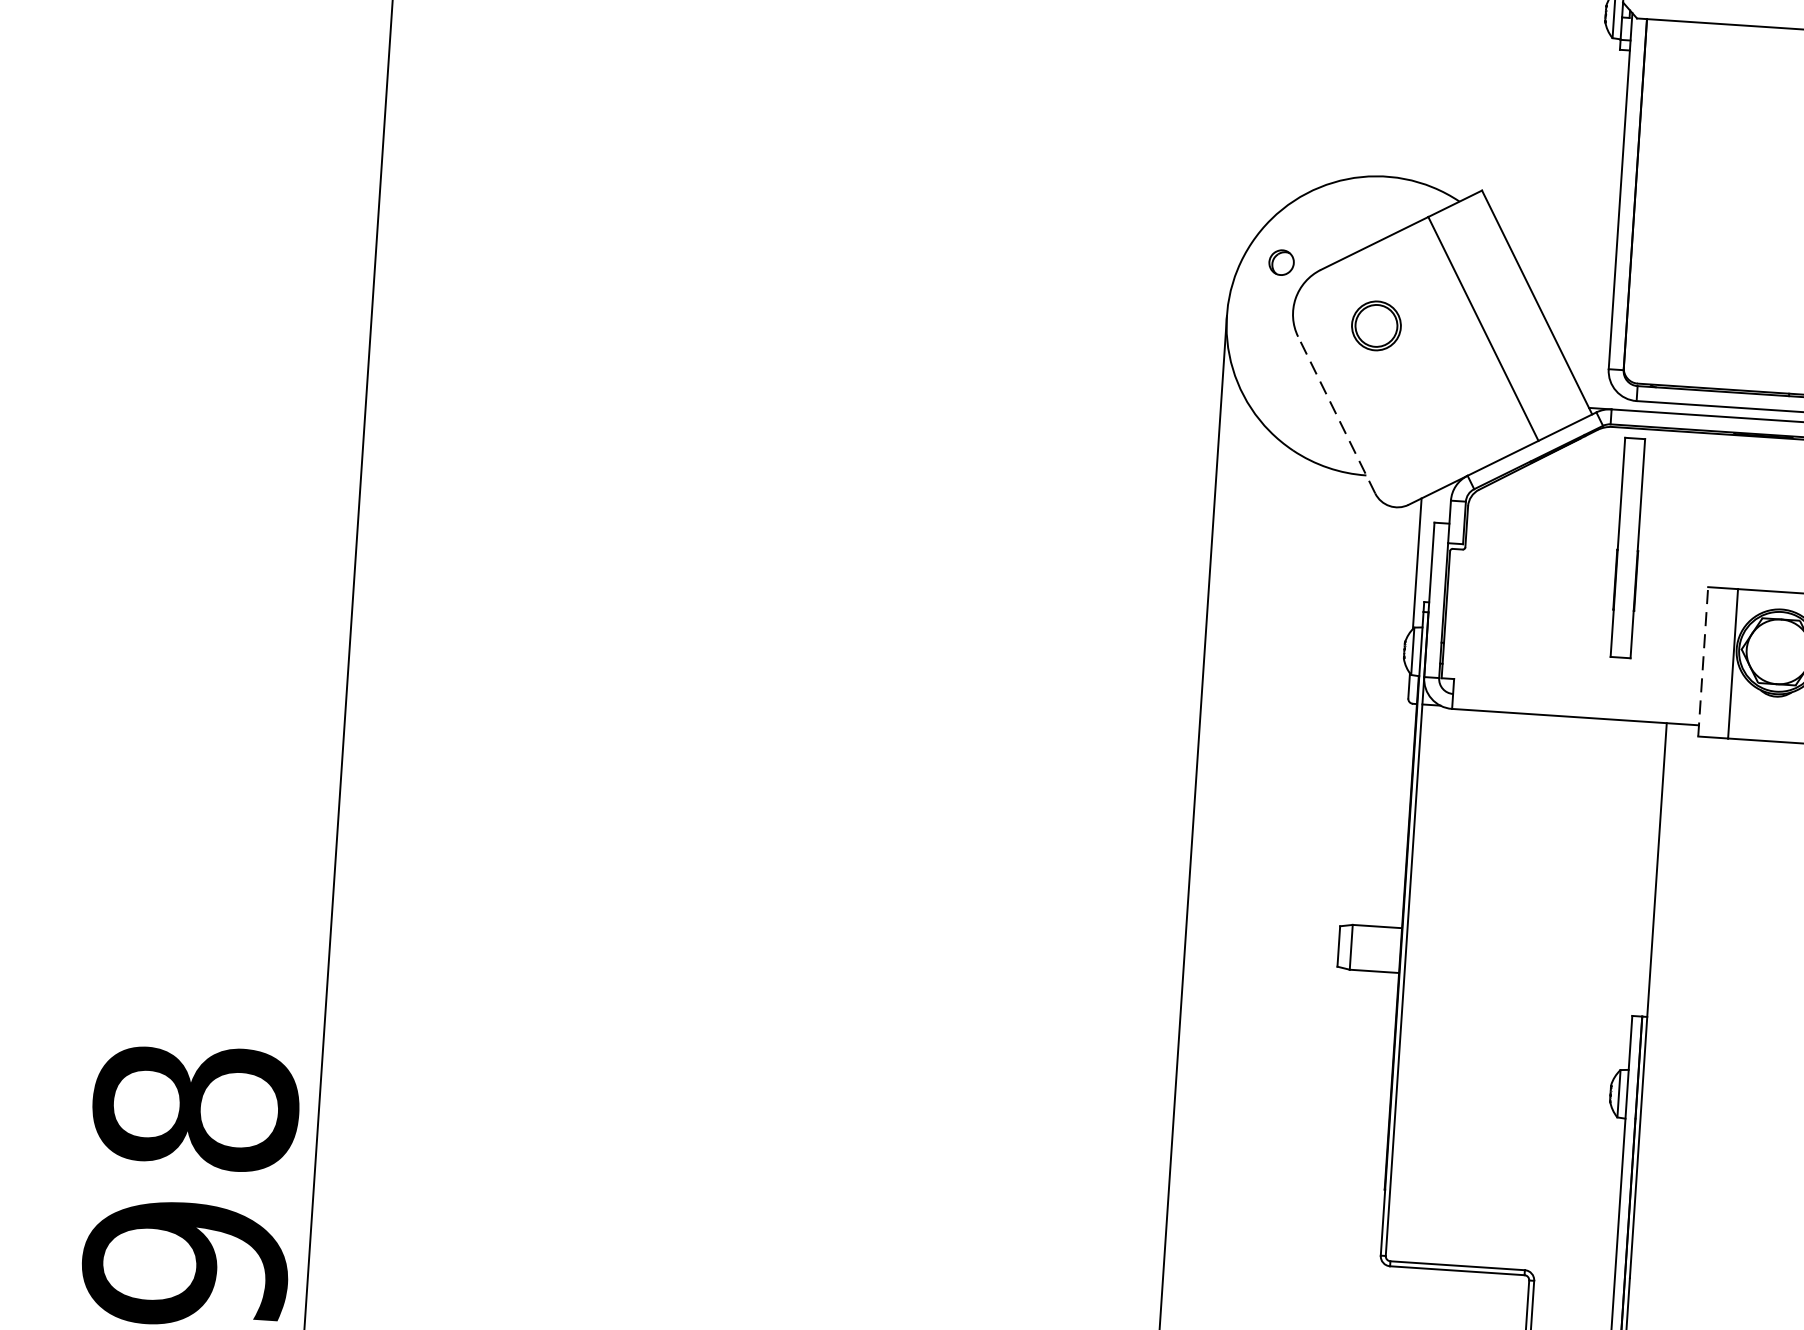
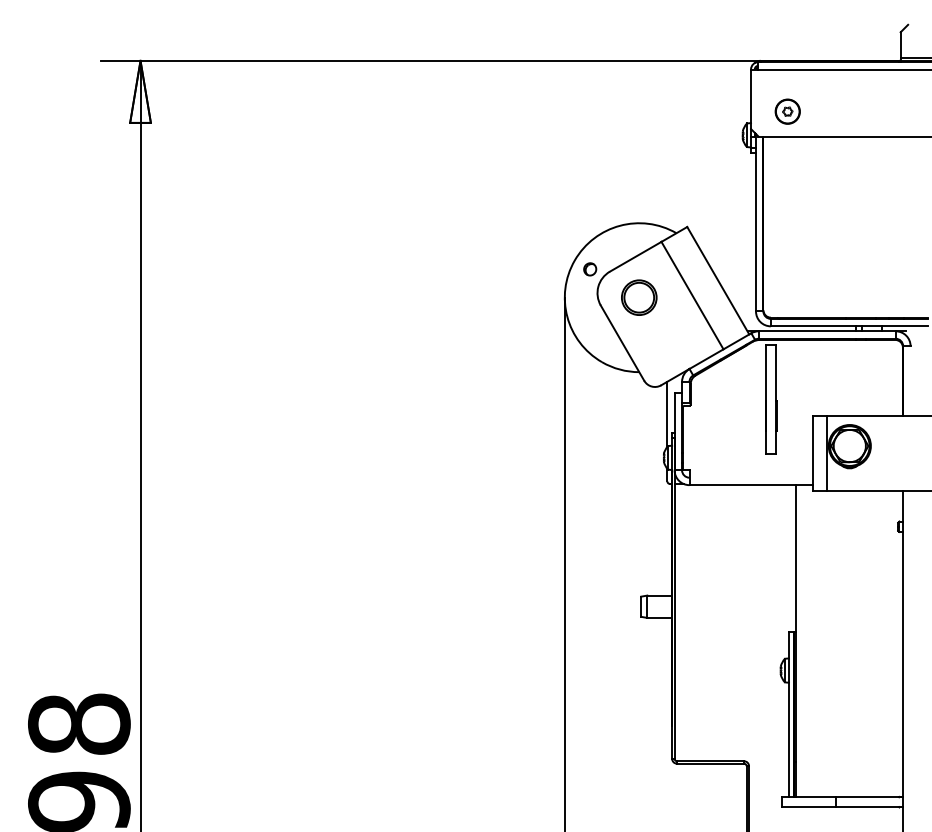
part: (1376, 325) -> (639, 297), size x1.43
line: (1336, 413) -> (622, 342), dashed -> solid
line: (1703, 661) -> (812, 453), dashed -> solid

